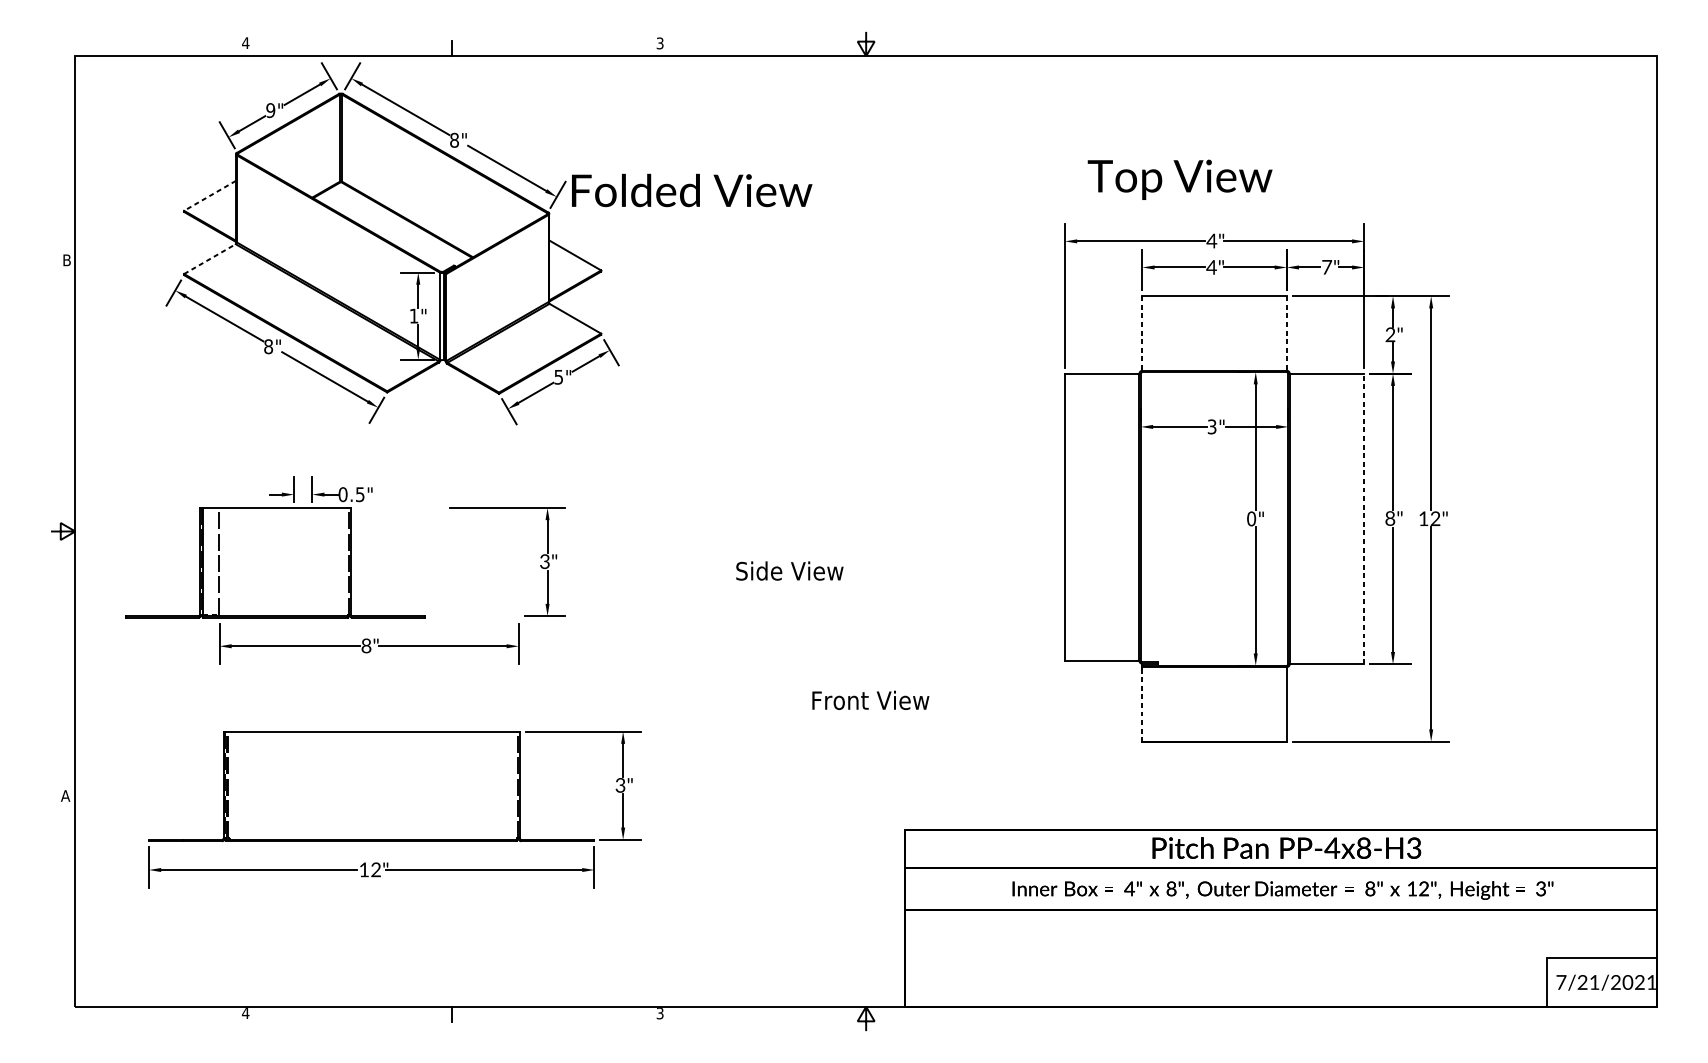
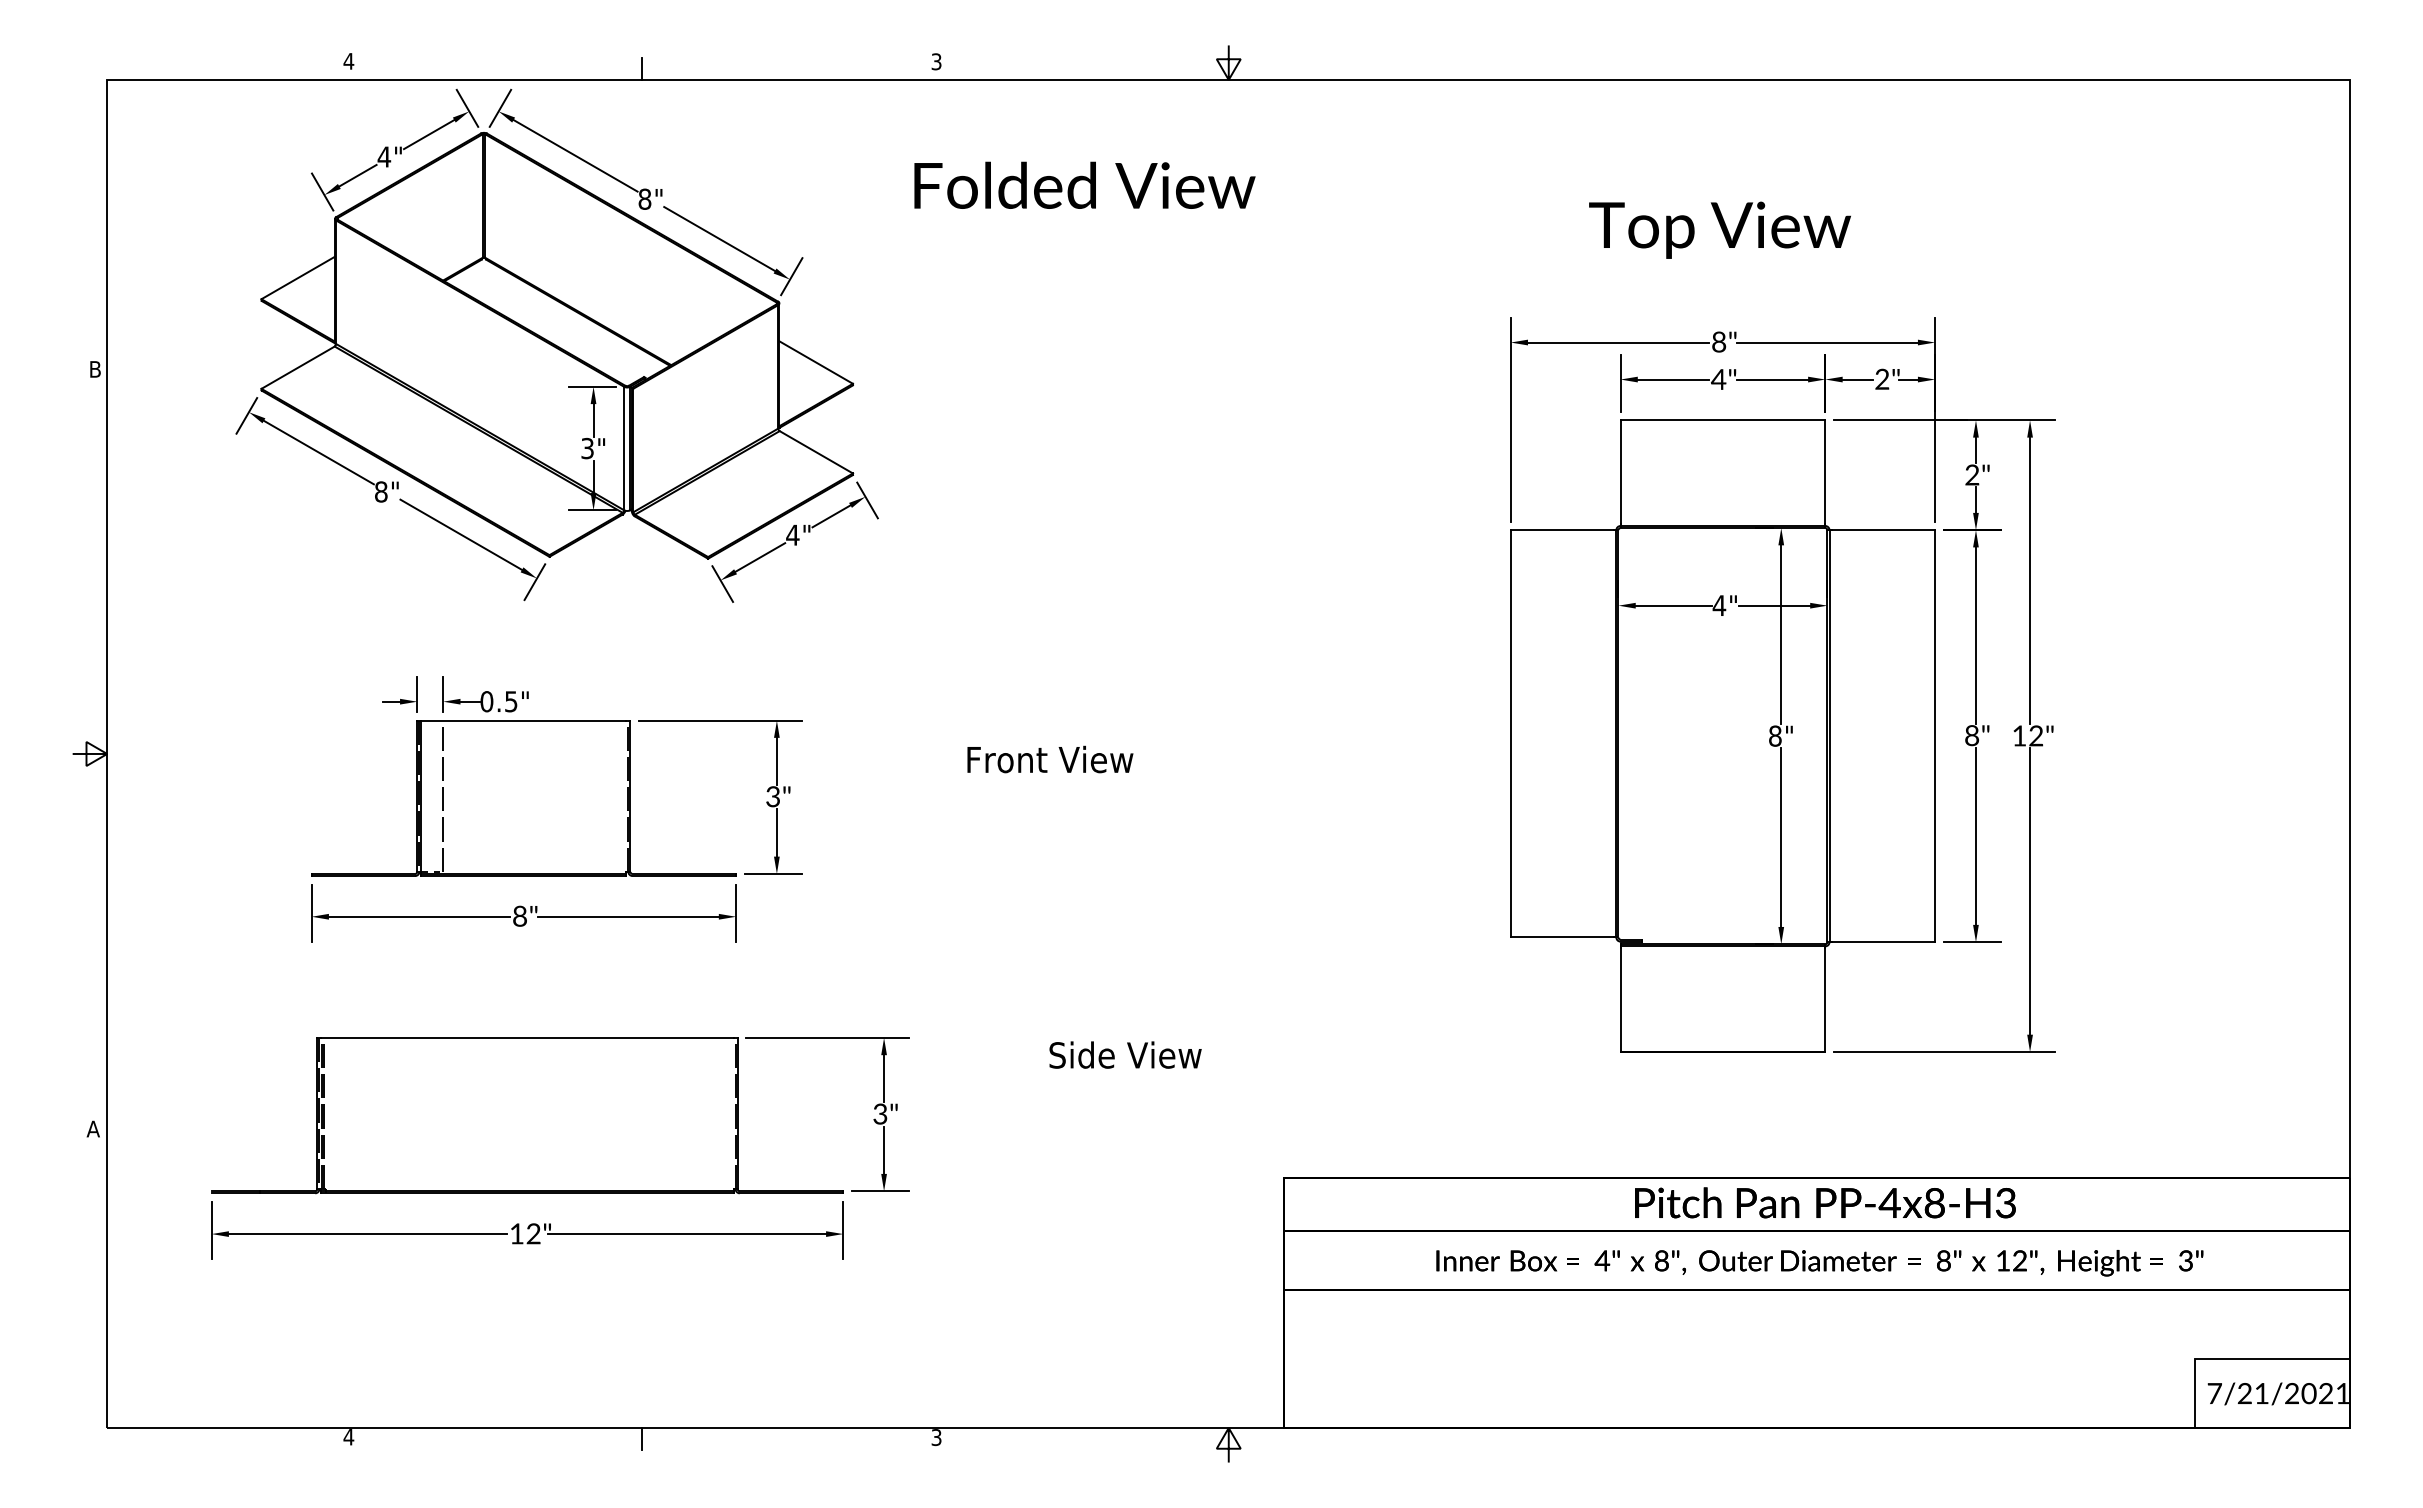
text: (270, 110) -> (384, 156), 9" -> 4"
text: (1179, 179) -> (1719, 229), moved
text: (691, 189) -> (1084, 184), moved
line: (209, 196) -> (297, 278), dashed -> solid
text: (1211, 240) -> (1718, 341), 4" -> 8"
line: (210, 258) -> (298, 367), dashed -> solid
text: (1327, 266) -> (1882, 378), 7" -> 2"
text: (414, 316) -> (587, 448), 1" -> 3"
line: (1142, 333) -> (1620, 472), dashed -> solid
line: (1286, 333) -> (1825, 472), dashed -> solid
text: (558, 376) -> (792, 534), 5" -> 4"
text: (1212, 426) -> (1719, 605), 3" -> 4"
text: (1251, 518) -> (1775, 735), 0" -> 8"
line: (1364, 518) -> (1935, 735), dashed -> solid
part: (275, 562) -> (523, 798), moved
text: (789, 570) -> (1125, 1054), moved
text: (870, 700) -> (1050, 759), moved
line: (1142, 705) -> (1620, 1000), dashed -> solid

